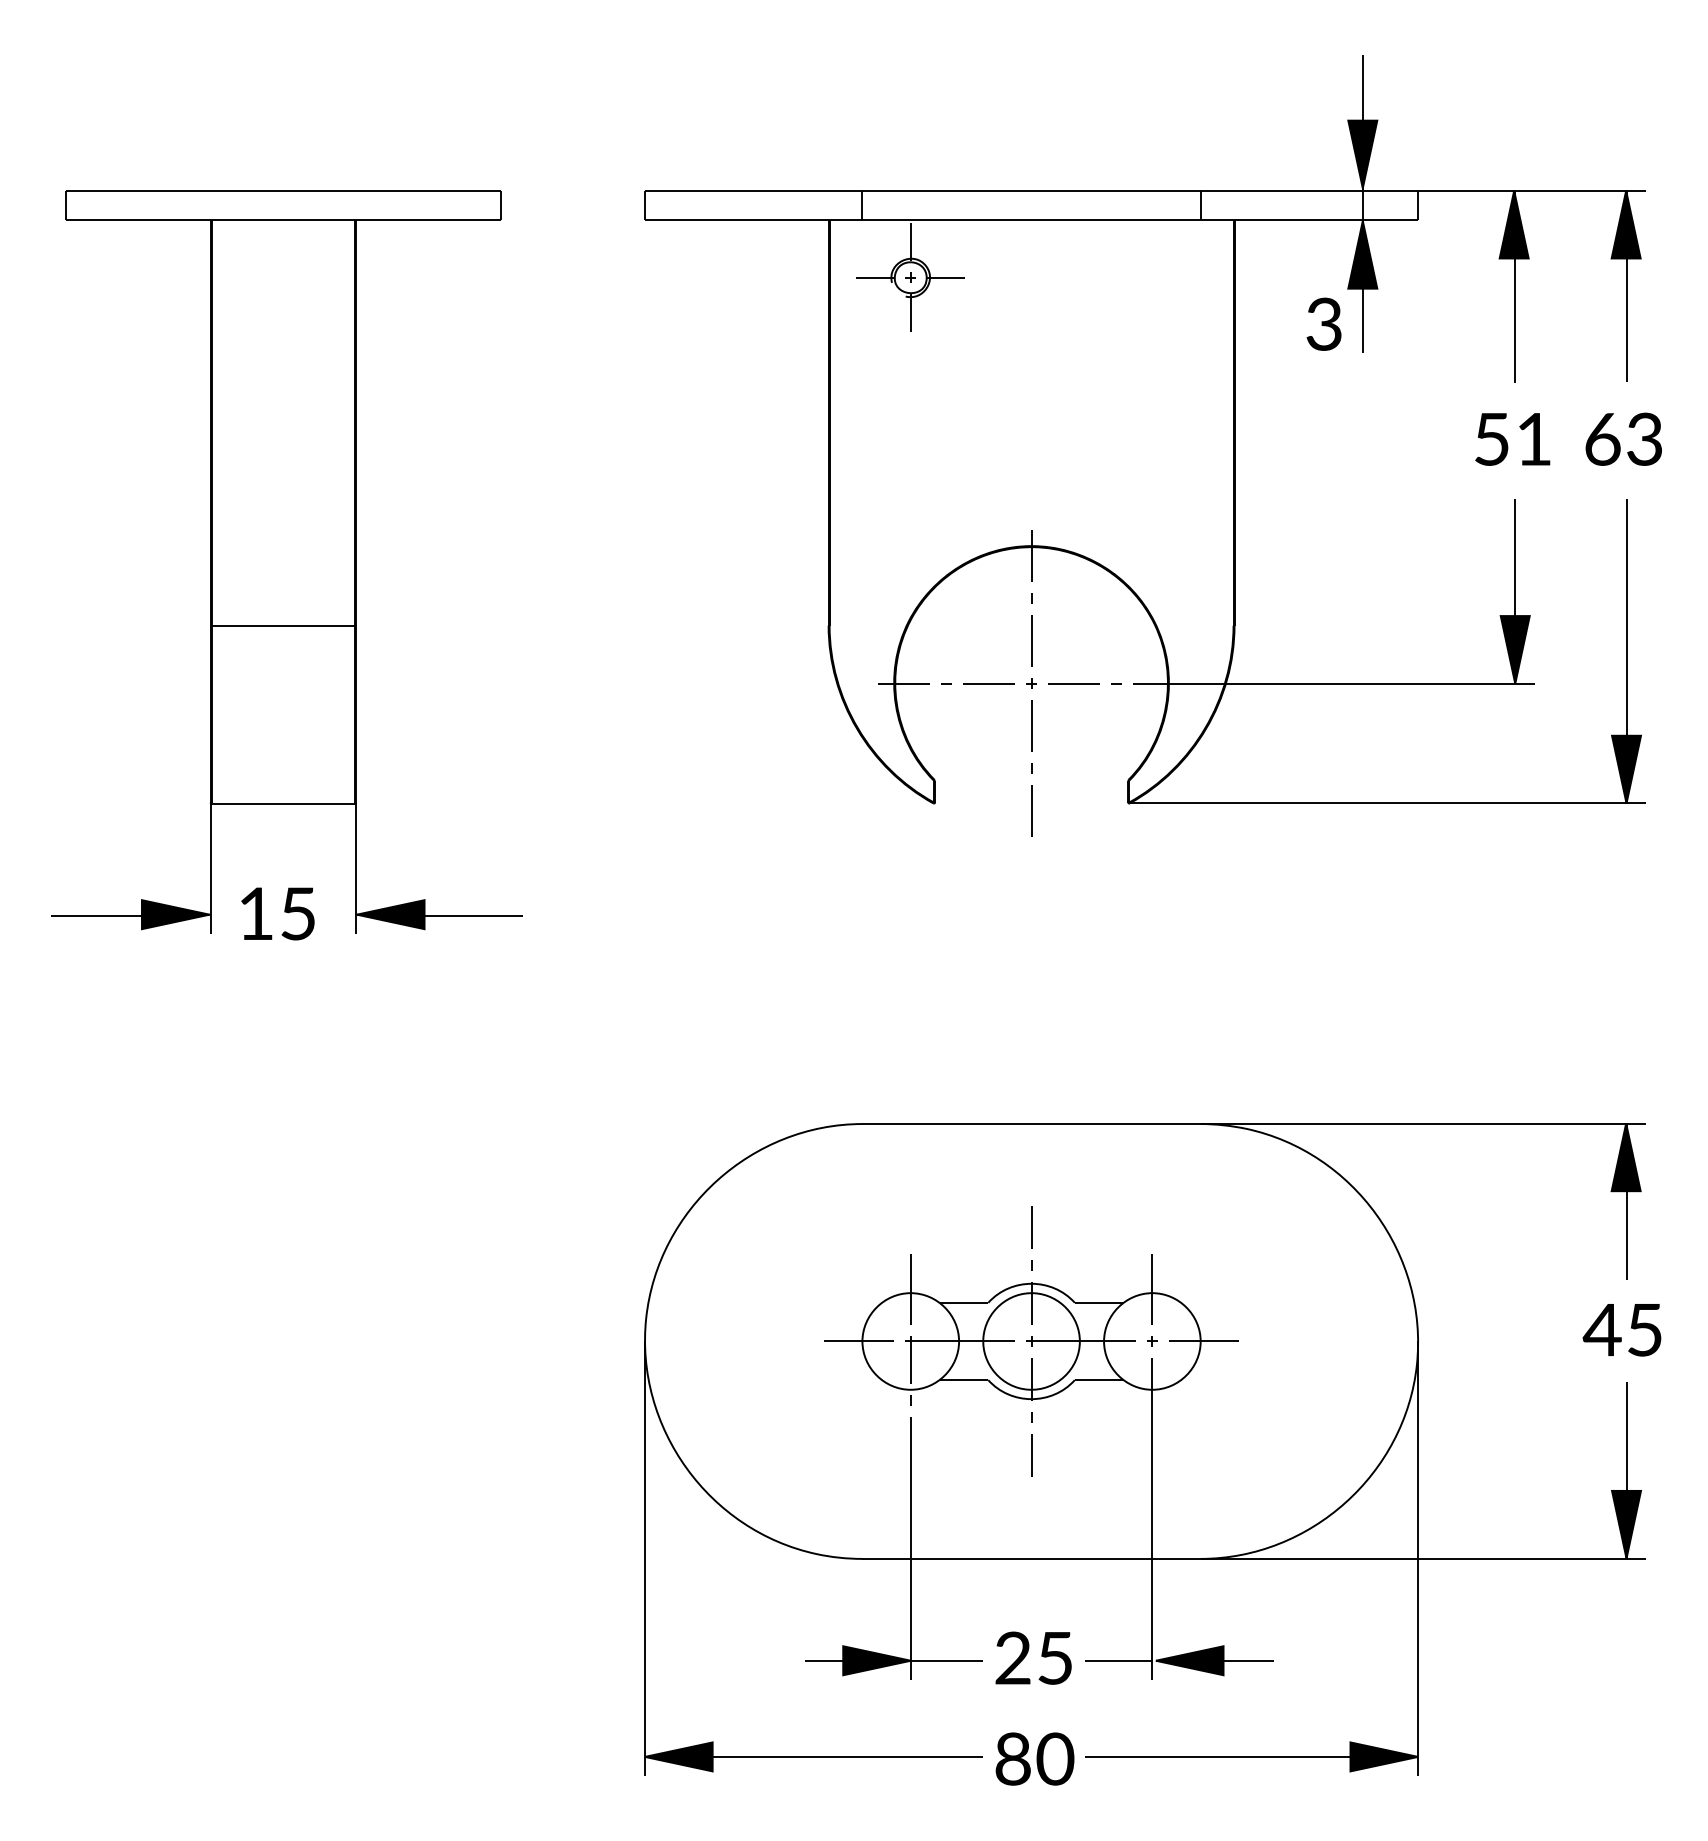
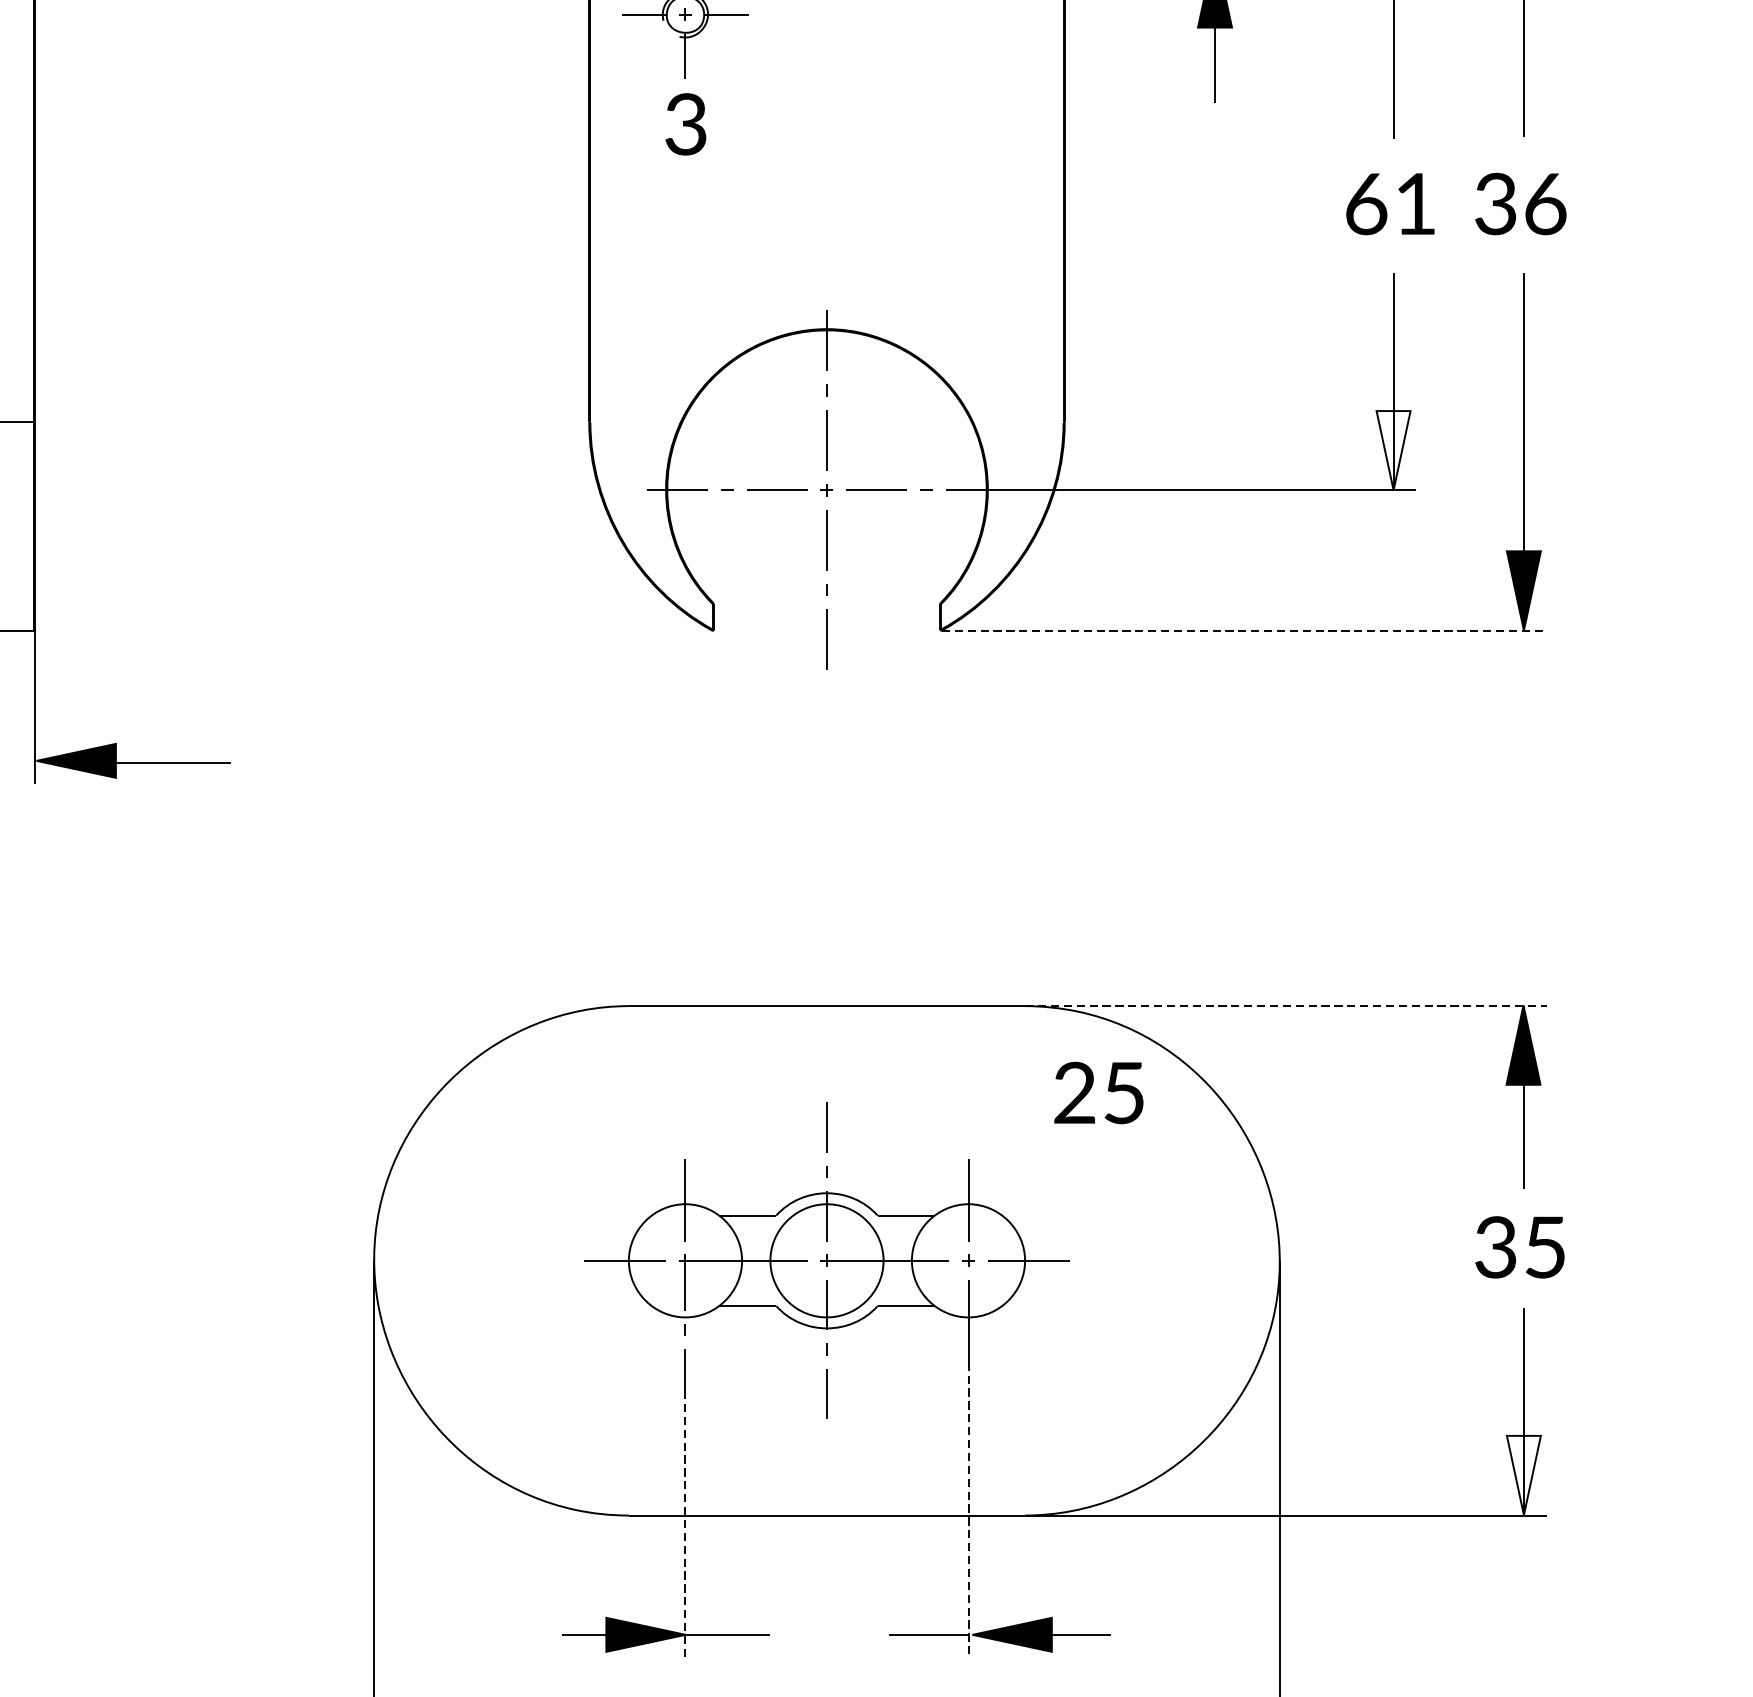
text: (1323, 323) -> (685, 123), moved
text: (1623, 438) -> (1520, 203), 63 -> 36
text: (1491, 439) -> (1365, 204), 51 -> 61
fill: (1514, 649) -> (1392, 450), removed
line: (1388, 803) -> (1245, 630), solid -> dashed
line: (1423, 1124) -> (1286, 1006), solid -> dashed
text: (1601, 1329) -> (1494, 1246), 45 -> 35
fill: (1626, 1524) -> (1523, 1475), removed
line: (1152, 1554) -> (968, 1510), solid -> dashed
line: (910, 1566) -> (685, 1524), solid -> dashed
text: (1033, 1657) -> (1098, 1092), moved

